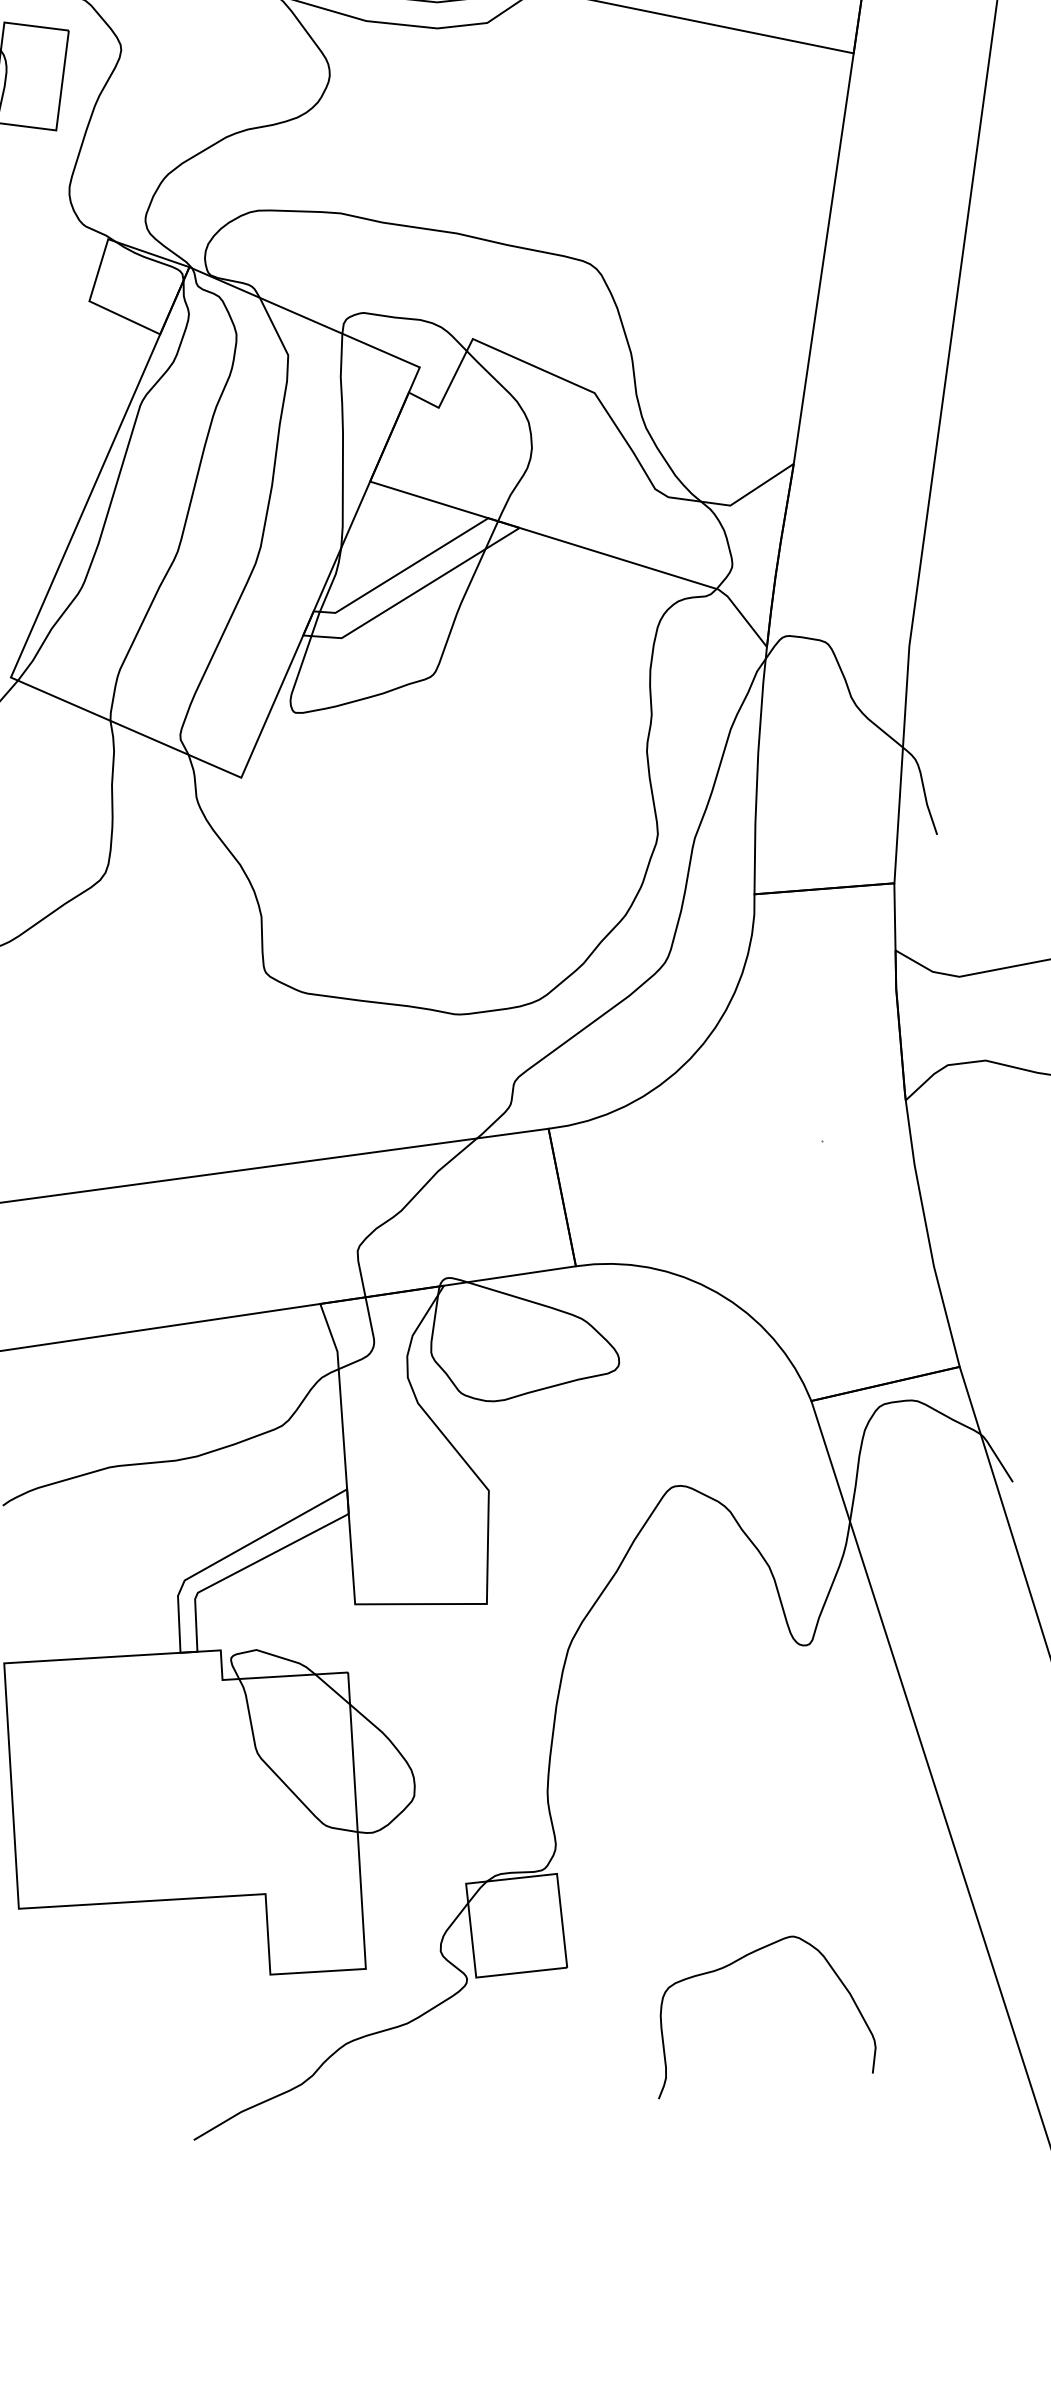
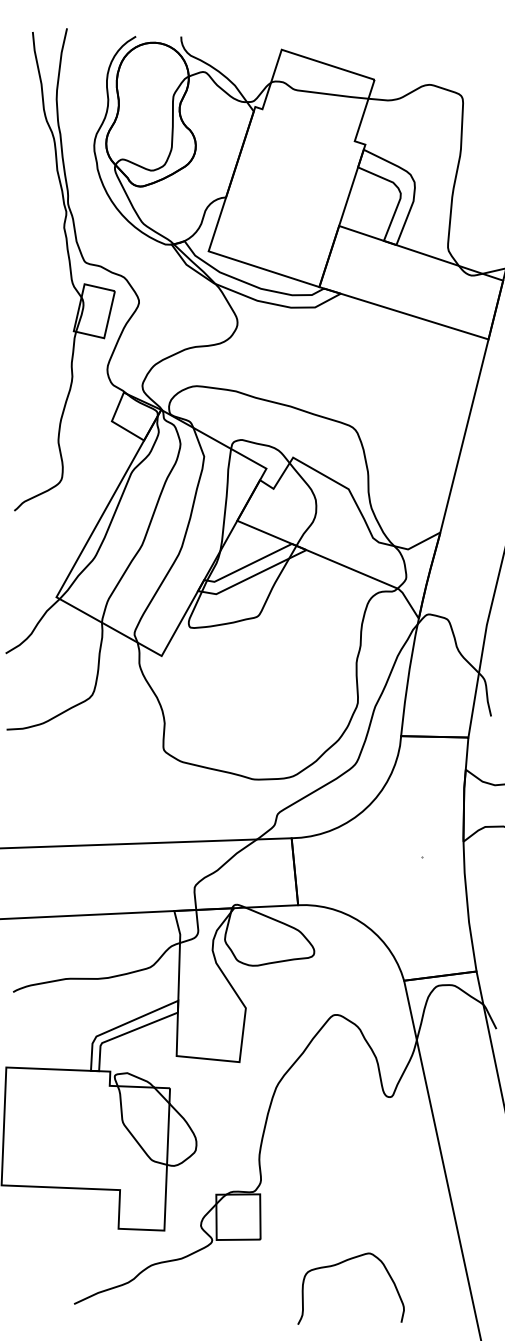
curve: (738, 1962) -> (342, 1263), moved

